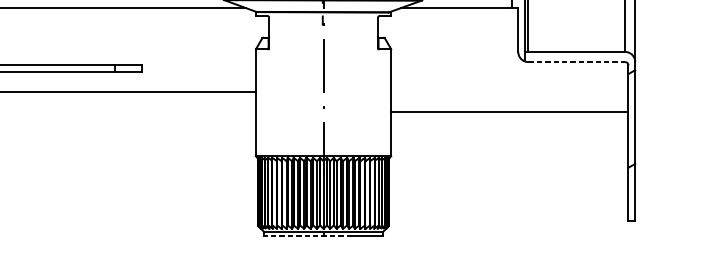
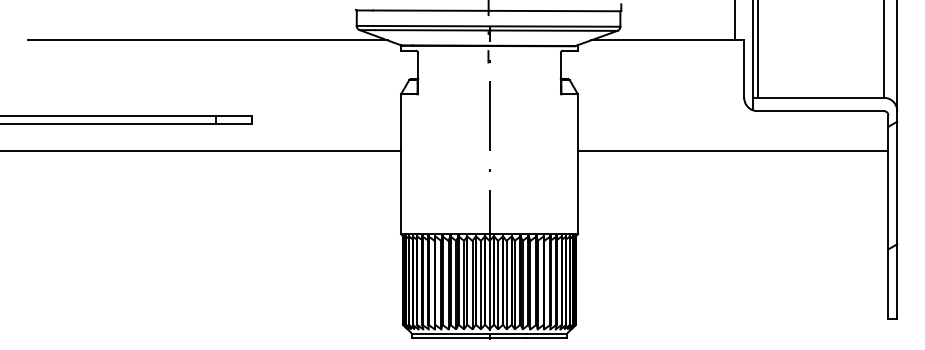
line: (577, 62) -> (821, 111), dashed -> solid
line: (509, 111) -> (732, 150), moved
line: (307, 235) -> (468, 338), dashed -> solid

